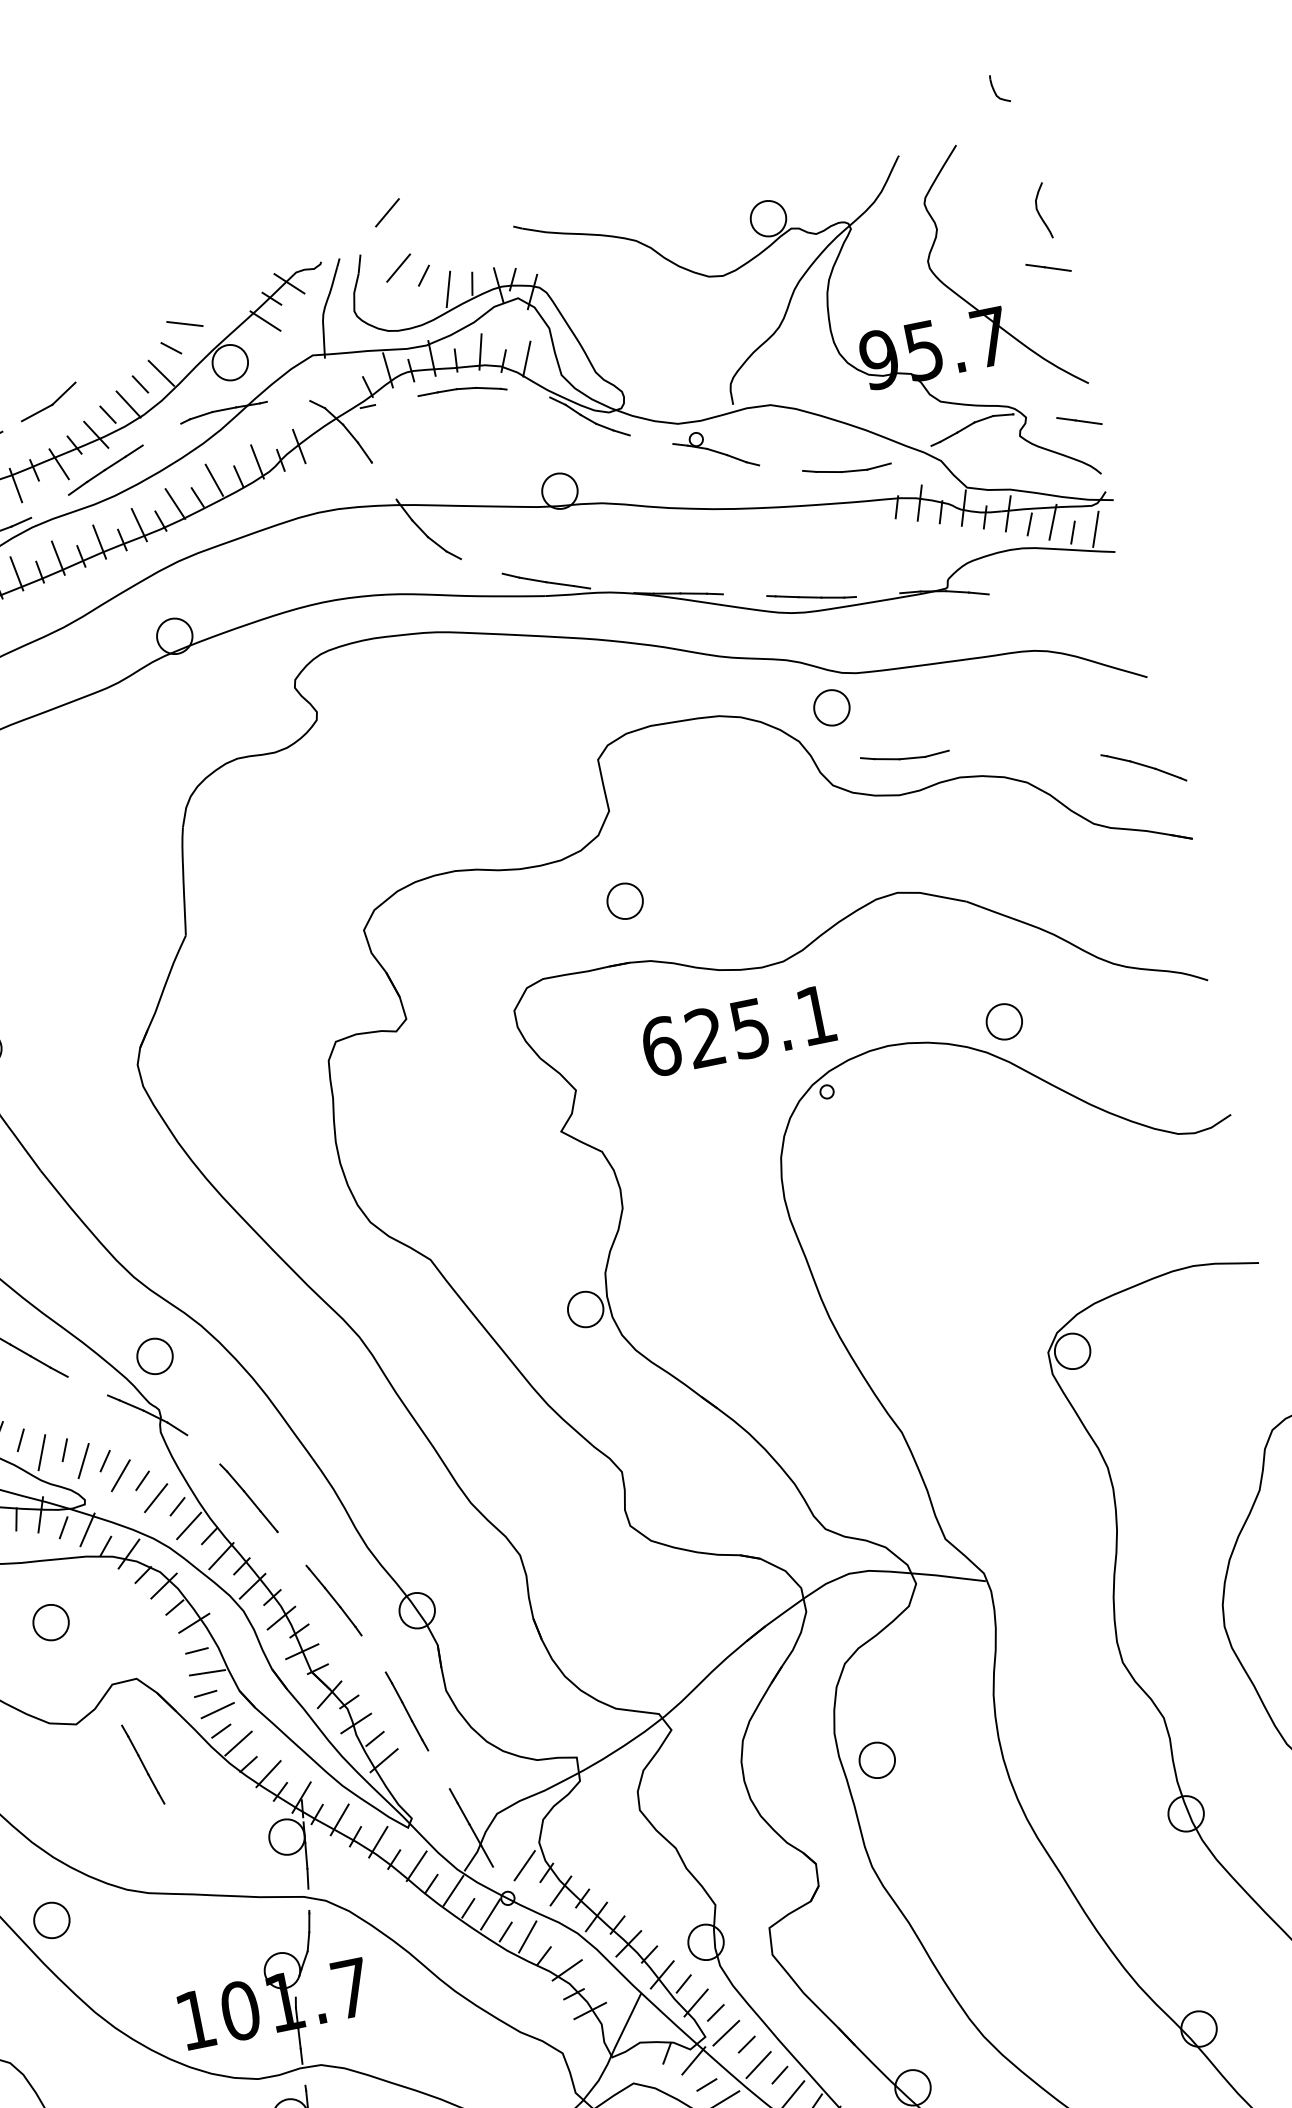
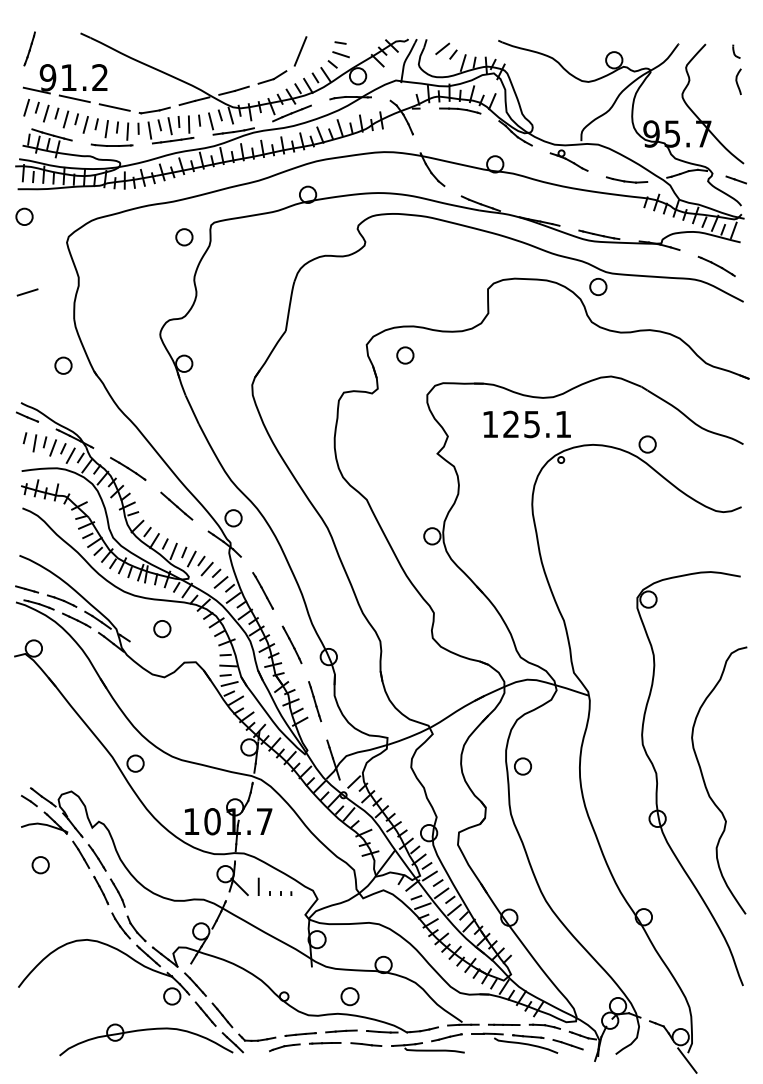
part: (999, 88) -> (736, 51), moved
line: (386, 212) -> (442, 22), removed
line: (1046, 267) -> (735, 107), removed
line: (178, 298) -> (340, 42), added
line: (97, 334) -> (300, 51), added
part: (903, 754) -> (626, 314), removed
line: (1142, 765) -> (716, 265), moved
part: (625, 901) -> (405, 355), moved
text: (661, 1046) -> (490, 424), 625.1 -> 125.1
line: (144, 1764) -> (191, 701), removed

